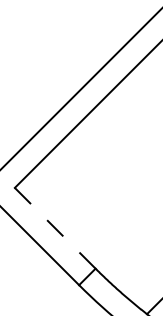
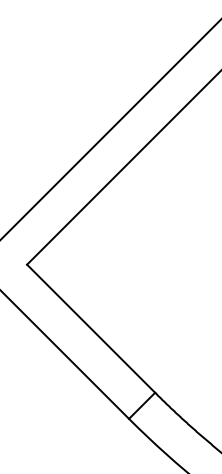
line: (54, 227) -> (89, 327), dashed -> solid

